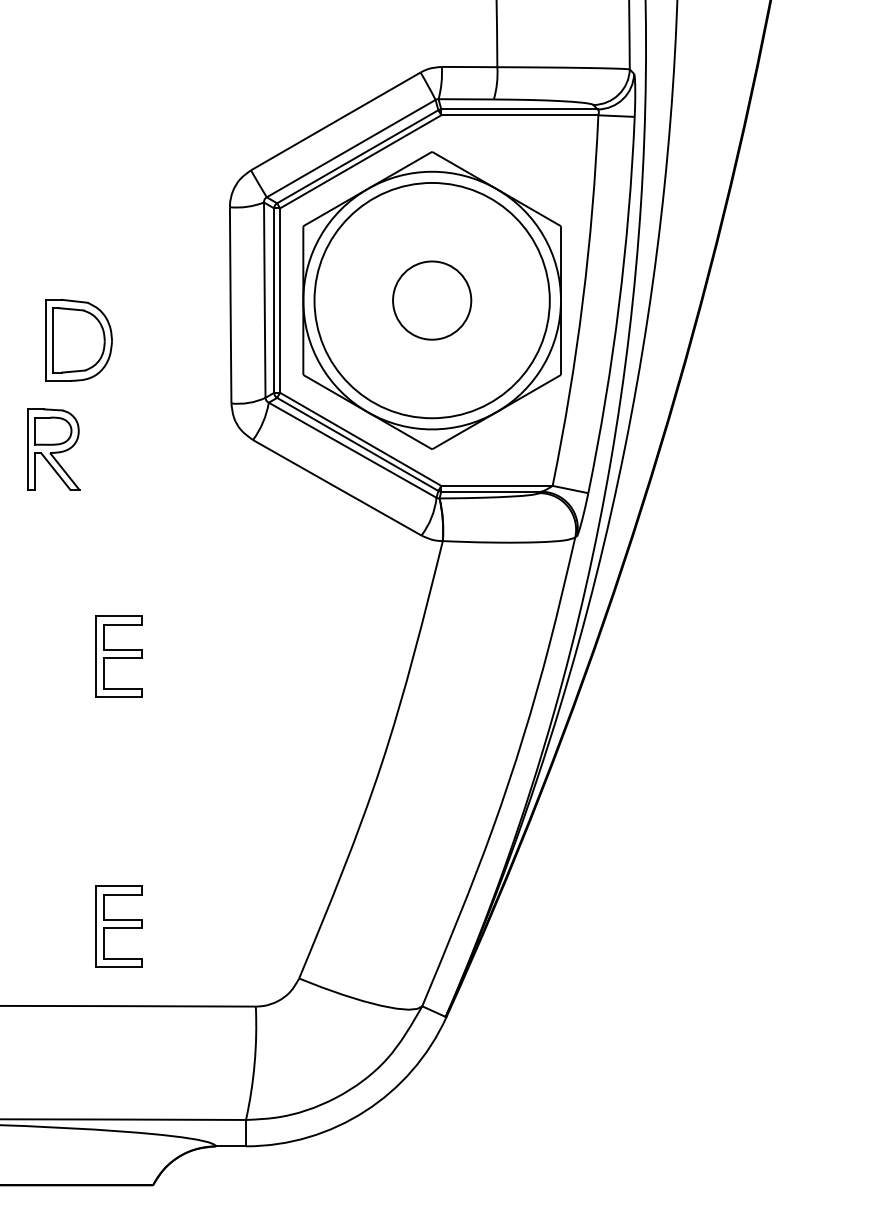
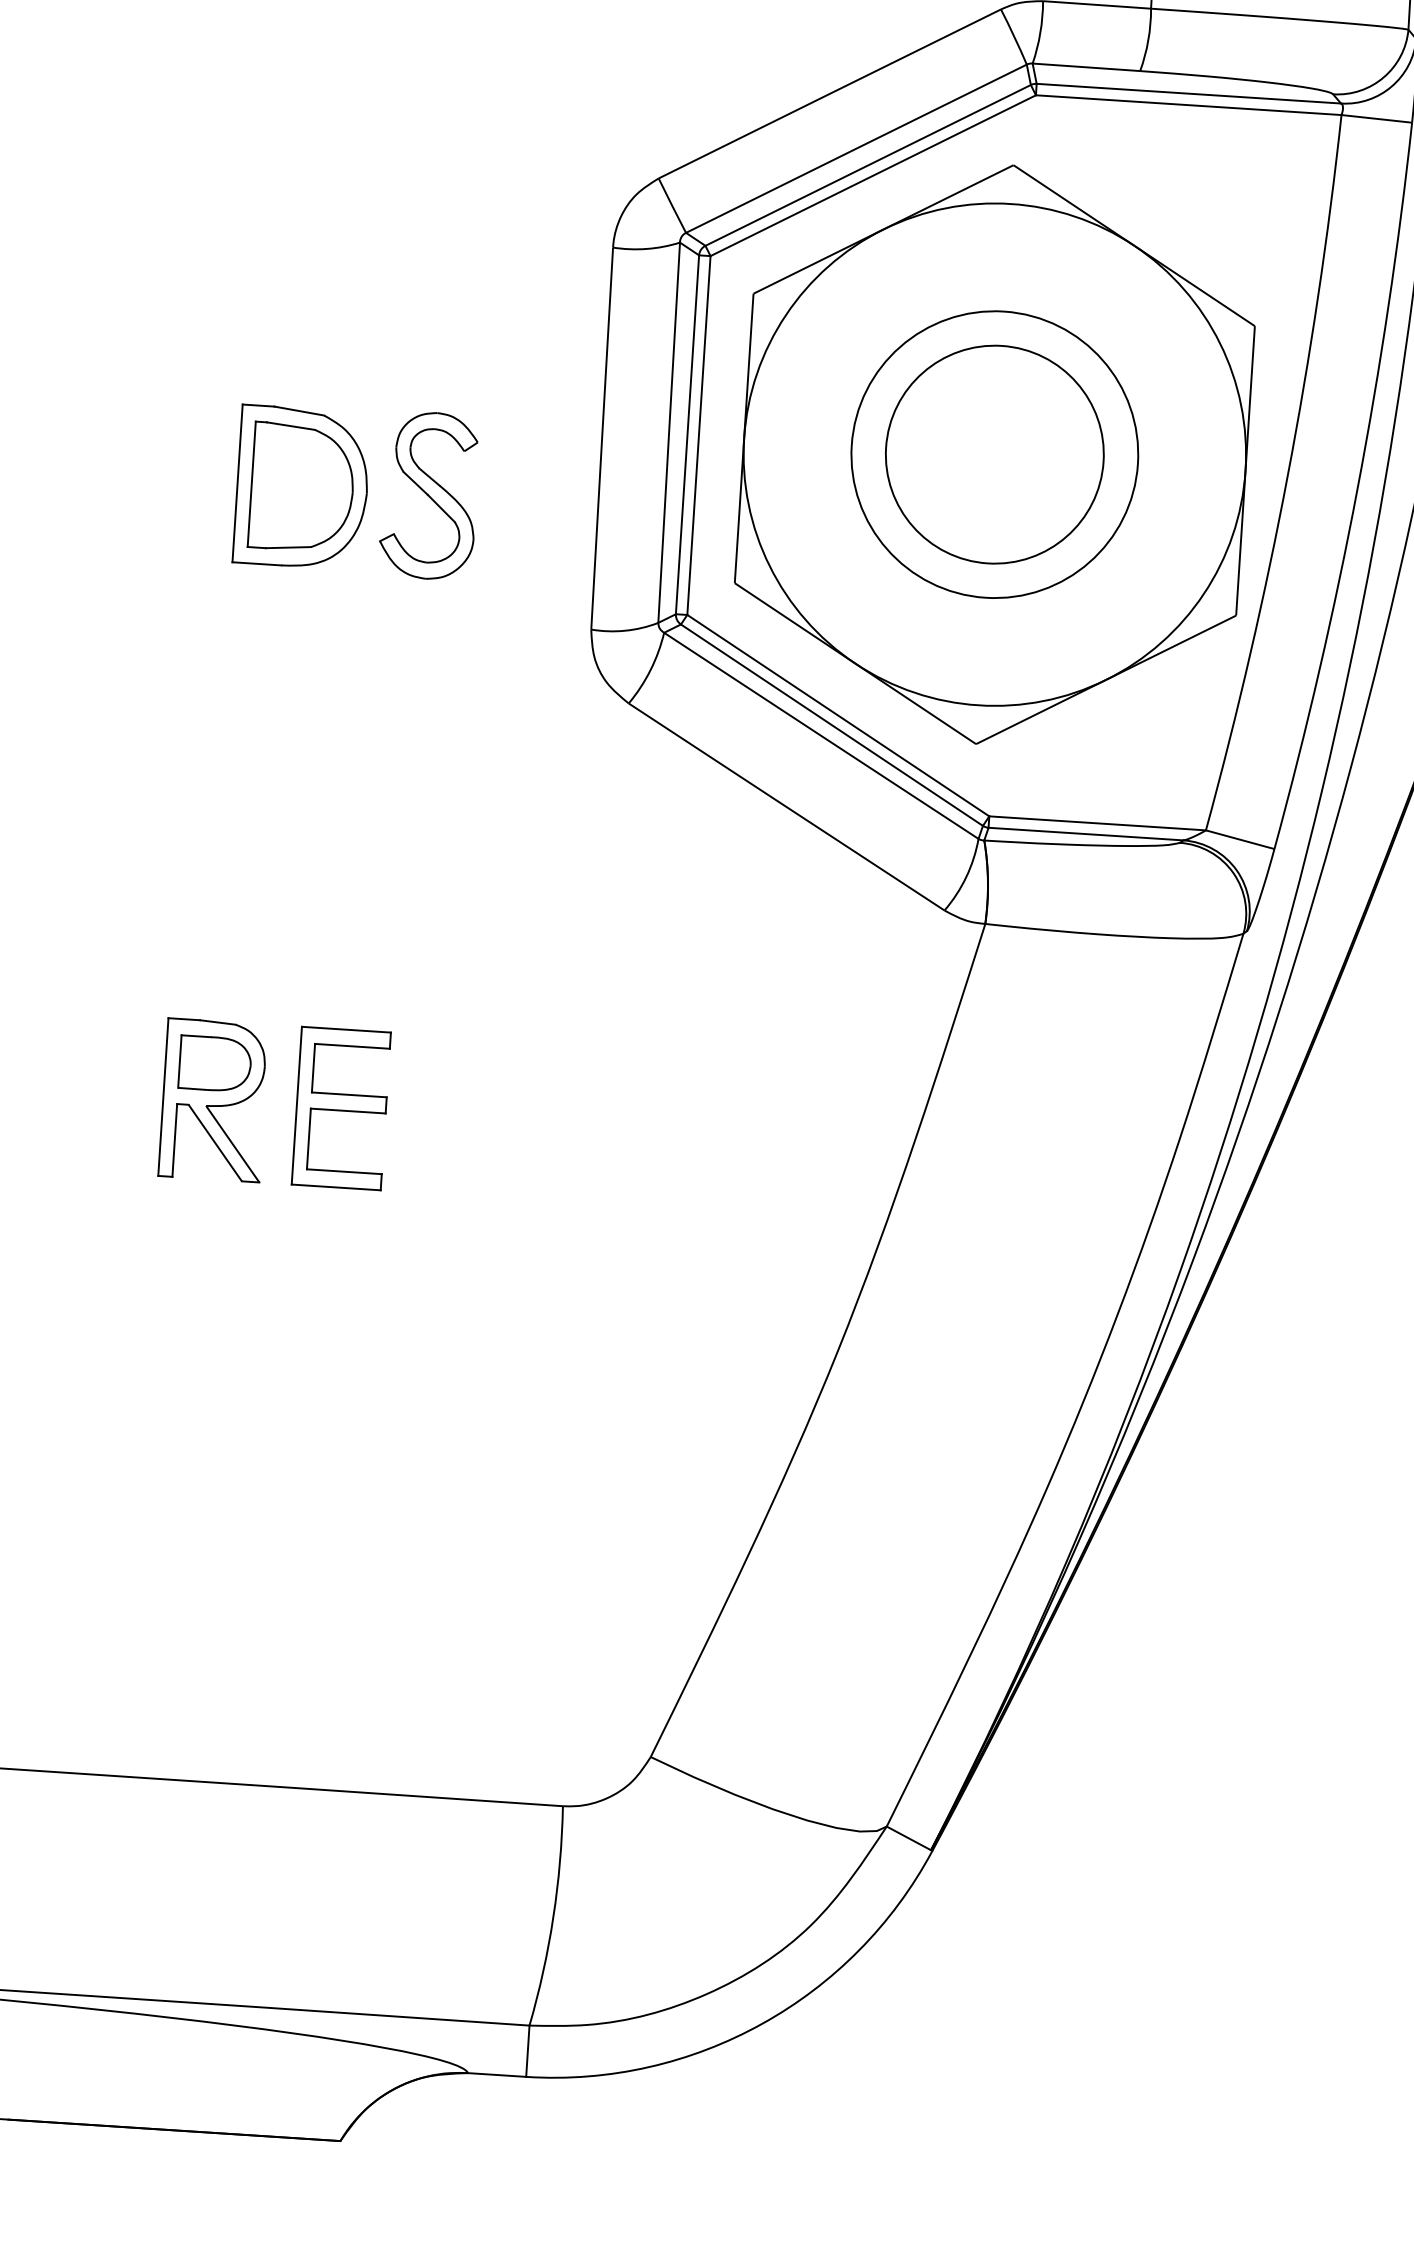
circle: (431, 300) -> (993, 454), size x0.62
circle: (432, 300) -> (995, 454), size x1.43
part: (144, 339) -> (430, 494), added
part: (53, 449) -> (213, 1099), moved
part: (118, 926) -> (305, 1633), removed

